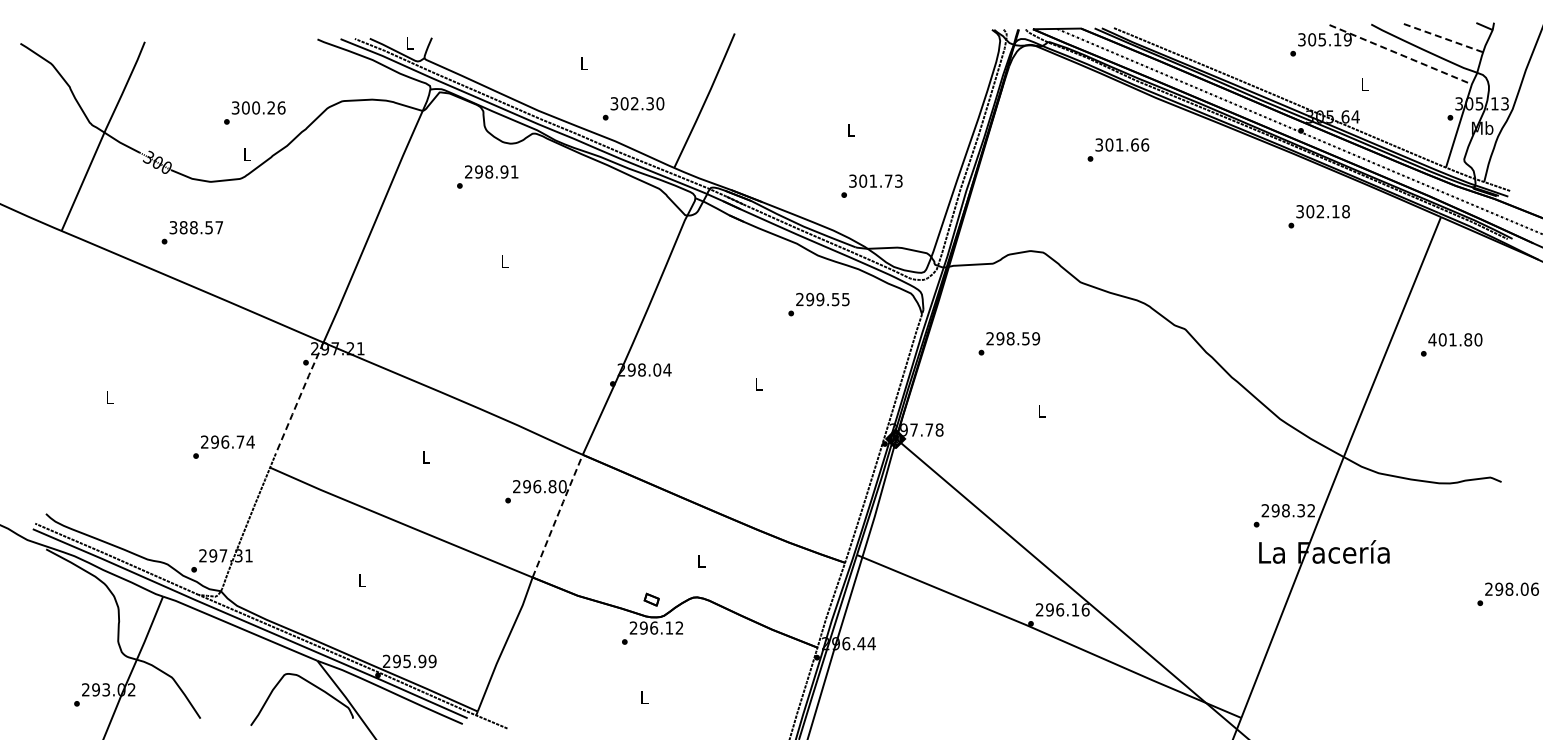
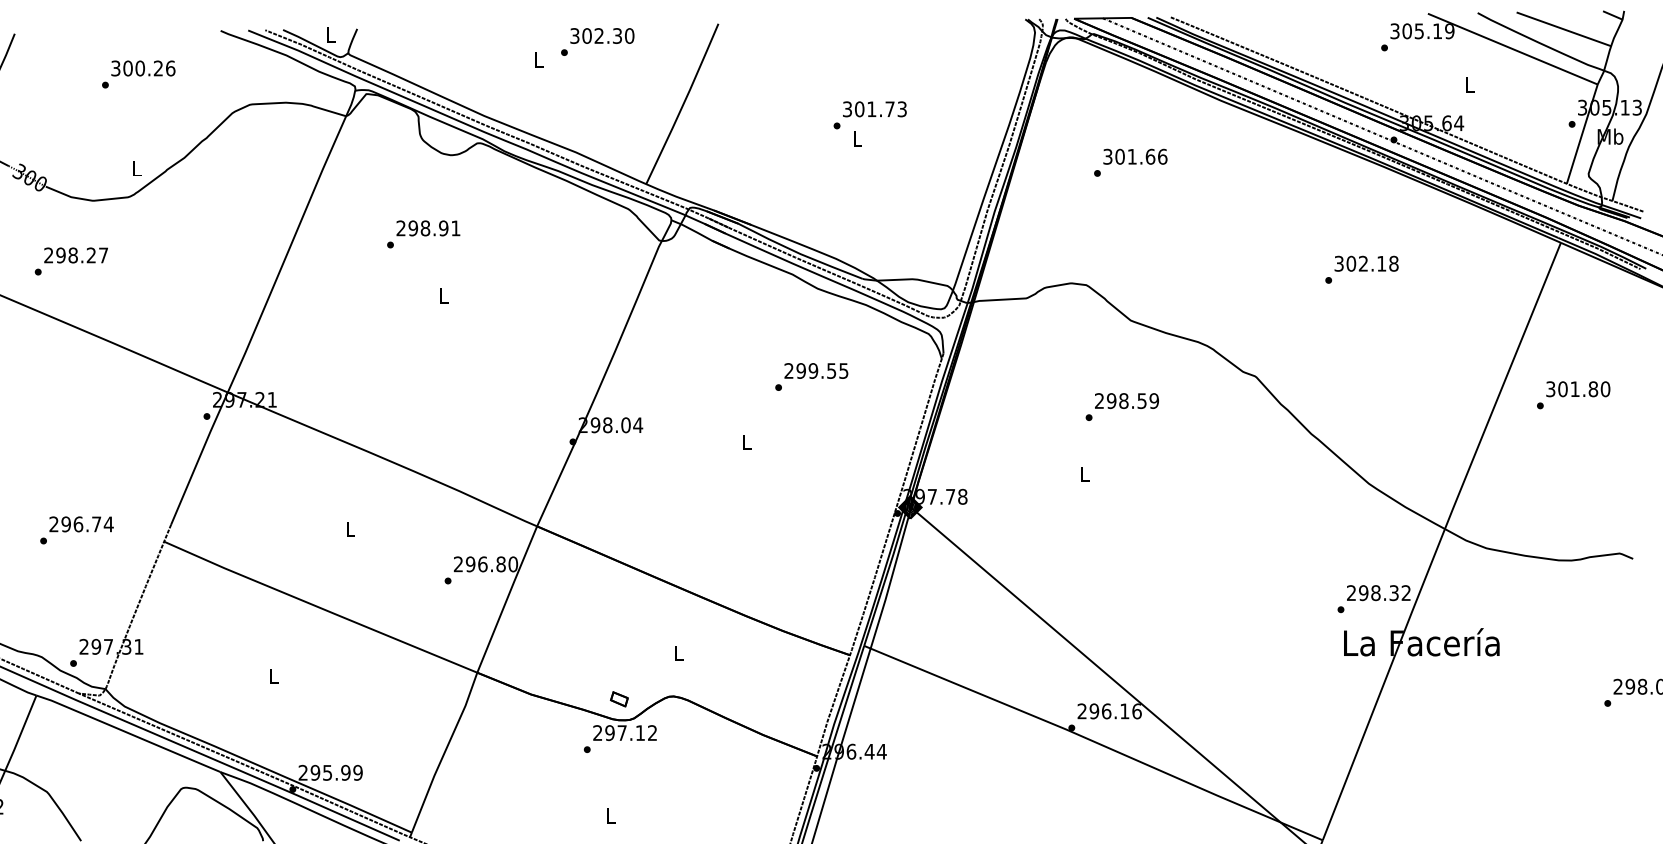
line: (1443, 38) -> (1563, 29), dashed -> solid
line: (1401, 54) -> (1513, 48), dashed -> solid
text: (633, 108) -> (597, 41), moved
text: (254, 112) -> (138, 73), moved
text: (1118, 149) -> (1130, 162), moved
text: (487, 176) -> (423, 233), moved
text: (871, 185) -> (869, 114), moved
text: (1318, 216) -> (1361, 269), moved
text: (190, 227) -> (69, 255), 388.57 -> 298.27
text: (818, 304) -> (811, 376), moved
text: (1432, 339) -> (1550, 388), 401.80 -> 301.80
text: (1009, 343) -> (1122, 406), moved
line: (299, 398) -> (199, 459), dashed -> solid
text: (223, 446) -> (76, 529), moved
line: (557, 515) -> (506, 598), dashed -> solid
text: (654, 627) -> (622, 732), 296.12 -> 297.12

